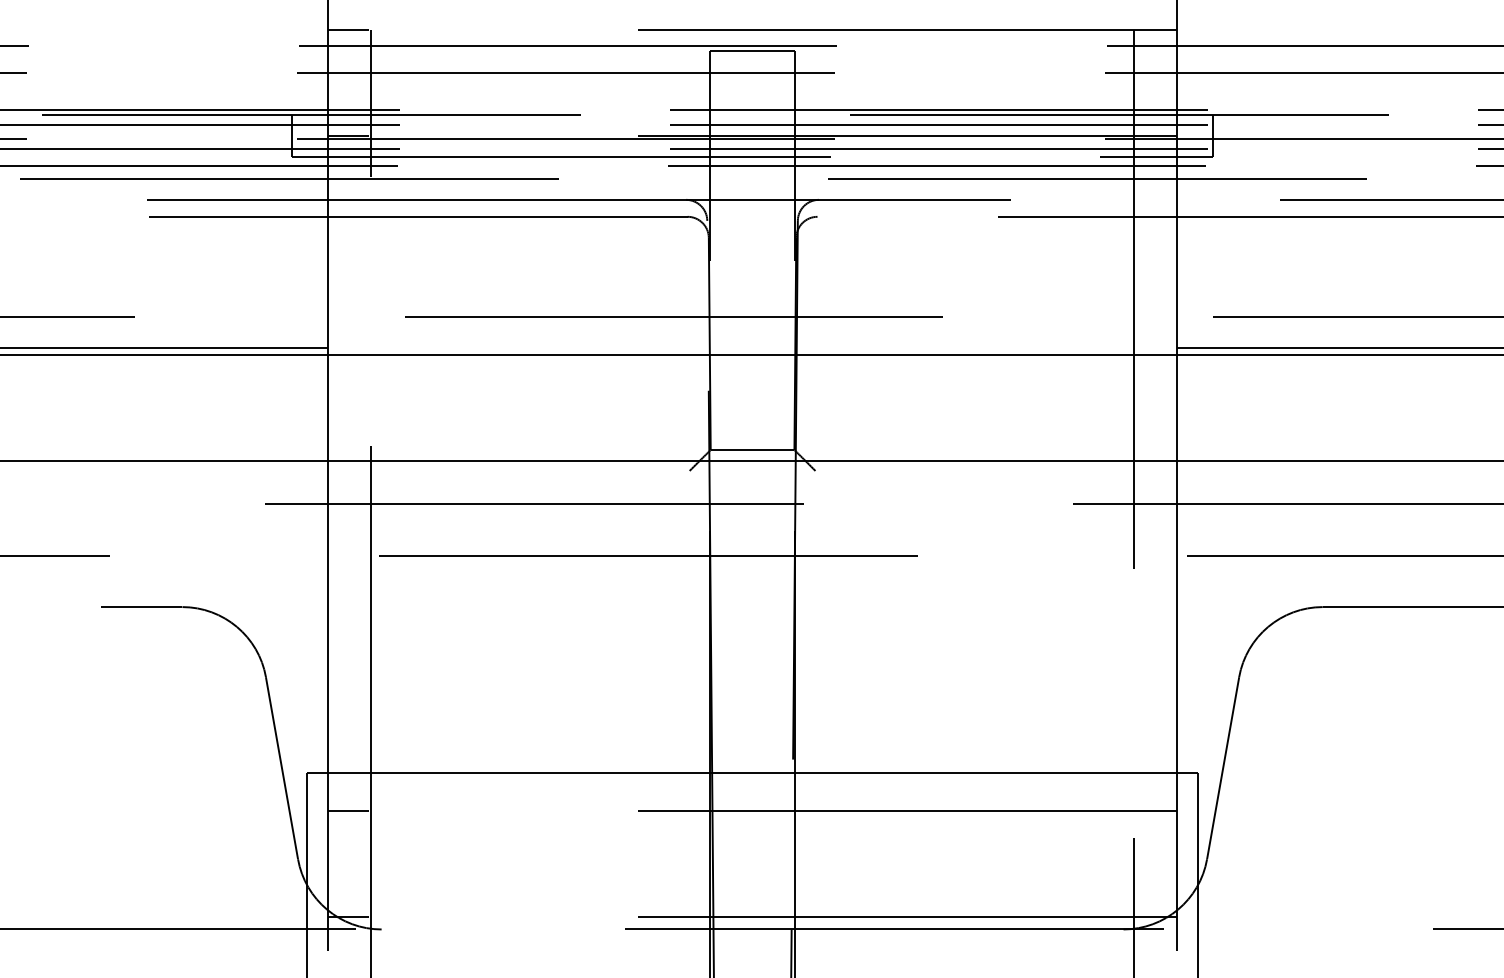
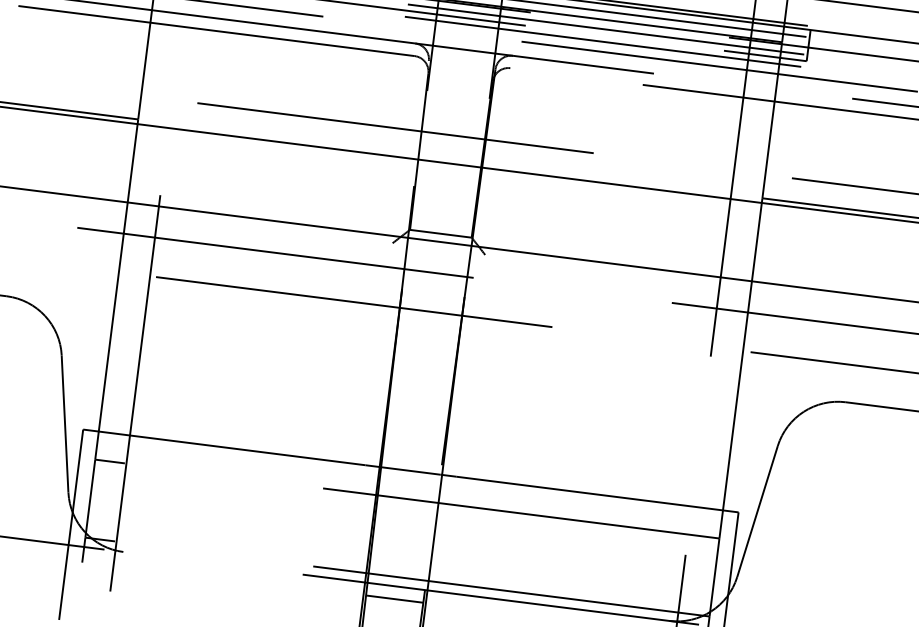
line: (752, 946) -> (394, 598), added

